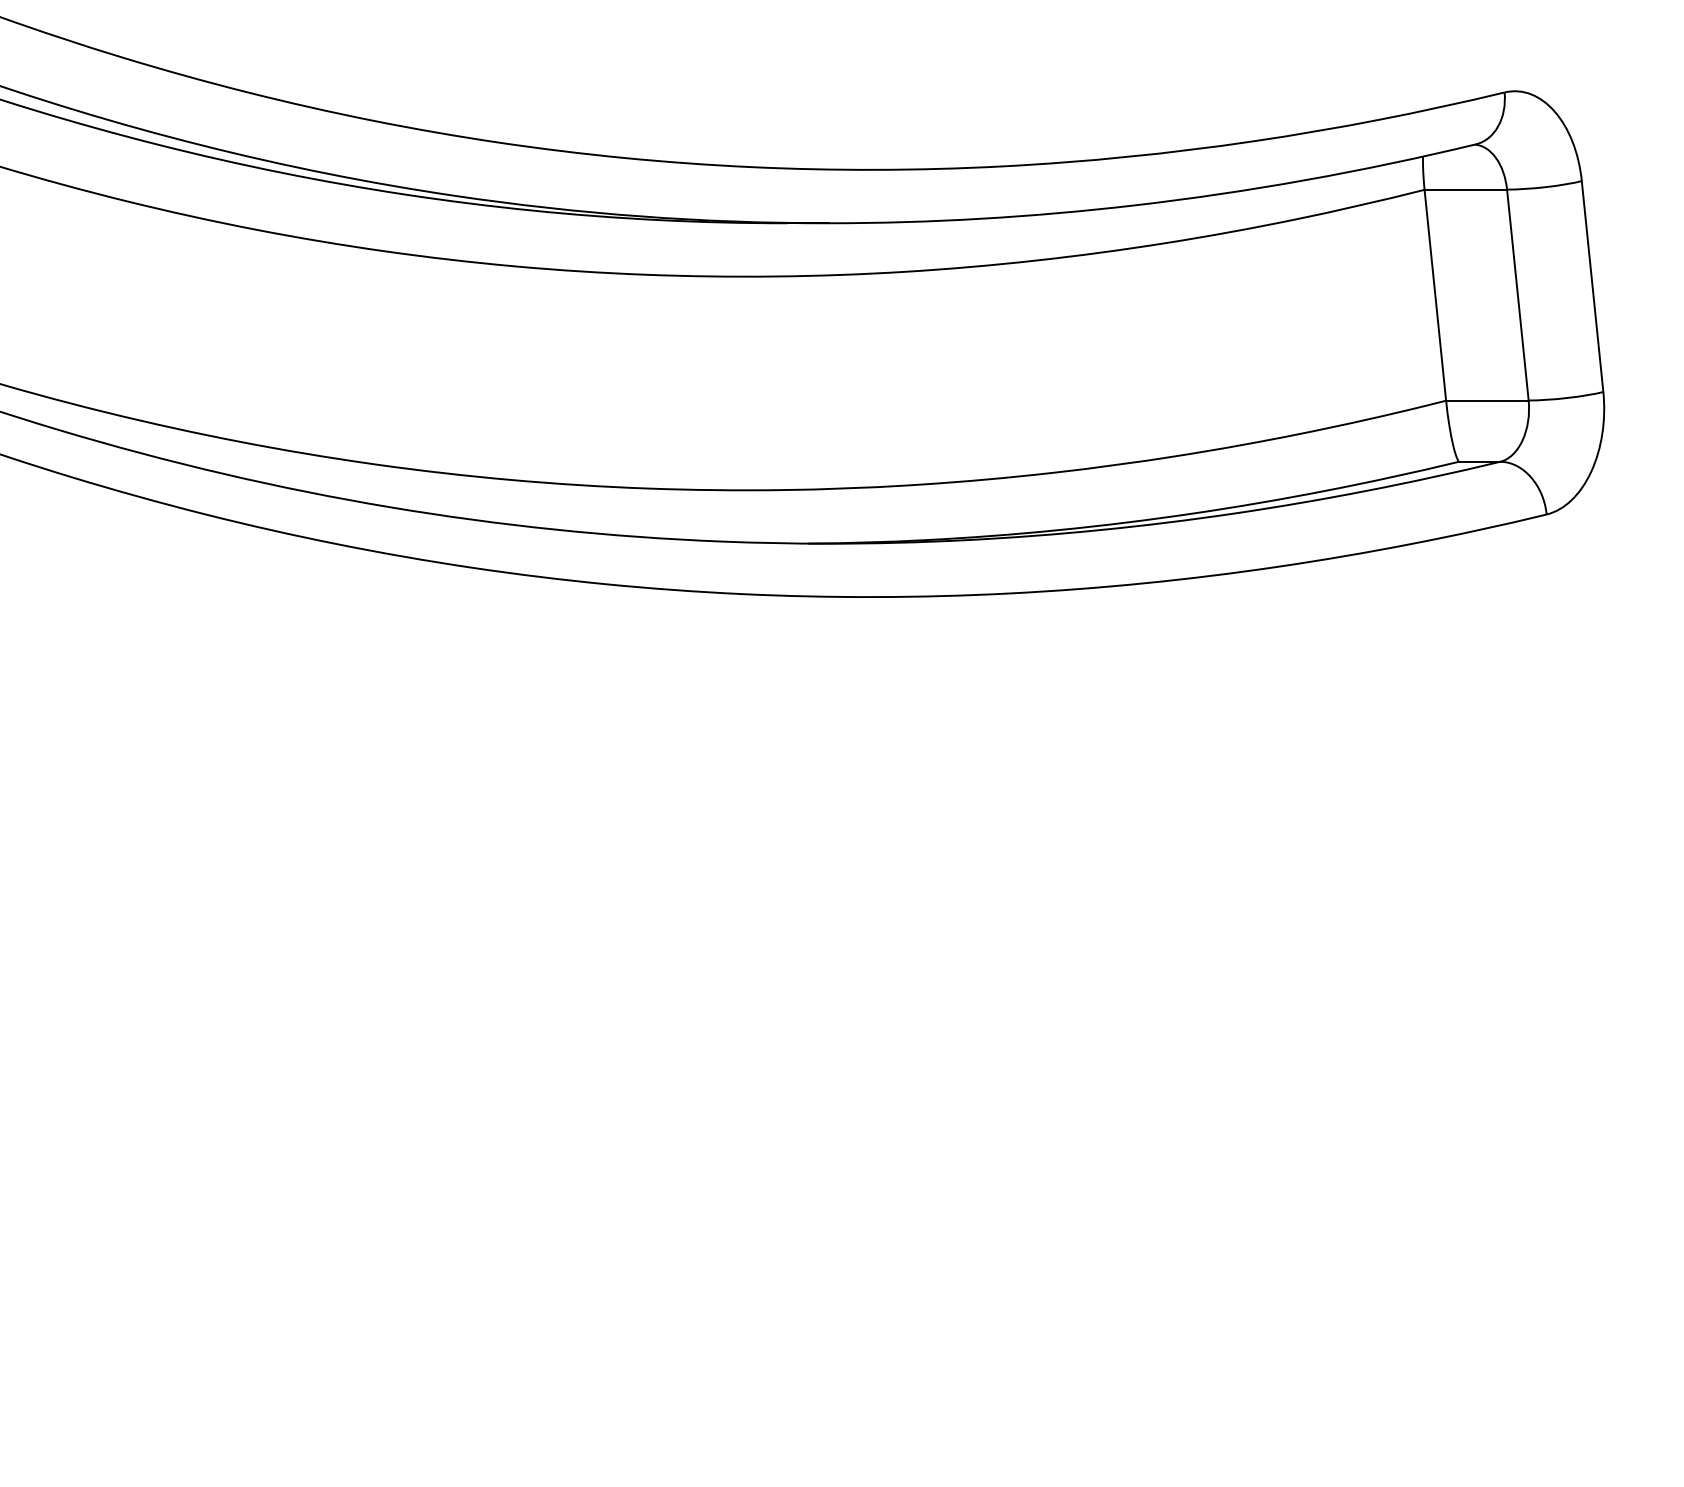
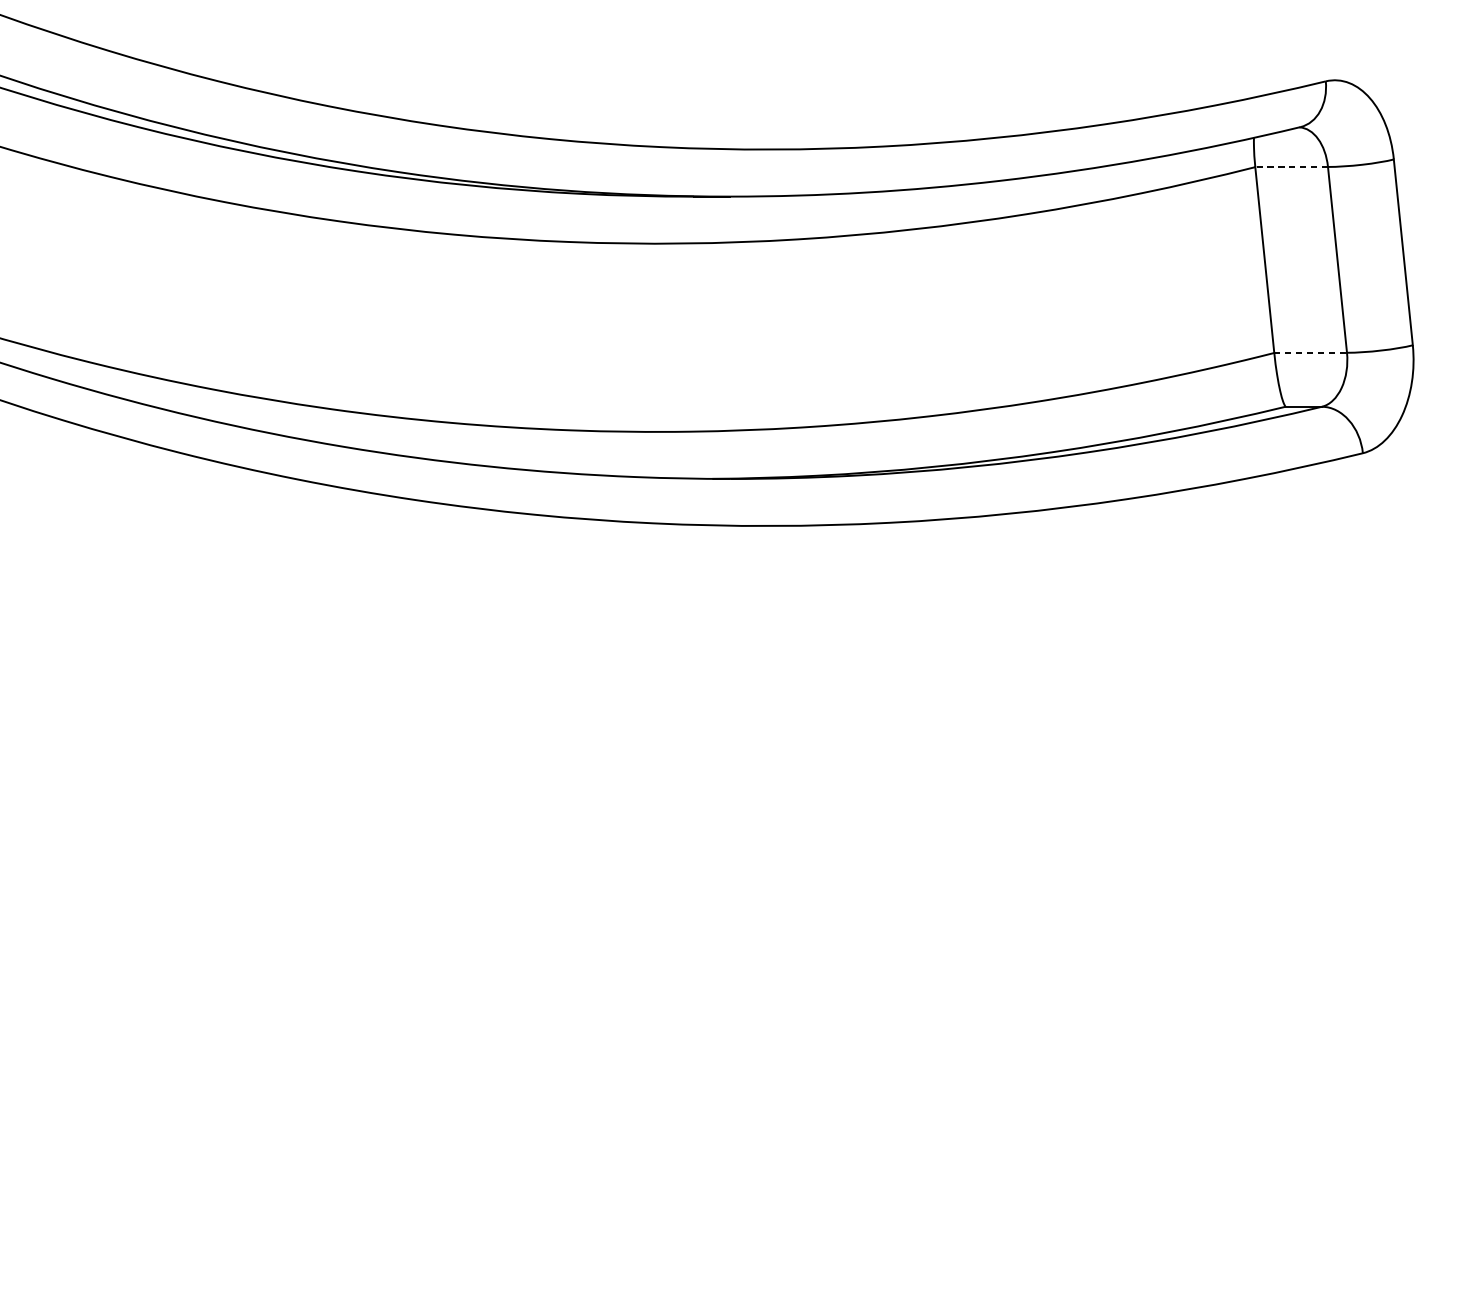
line: (1465, 189) -> (1291, 166), solid -> dashed
line: (1487, 400) -> (1310, 352), solid -> dashed

